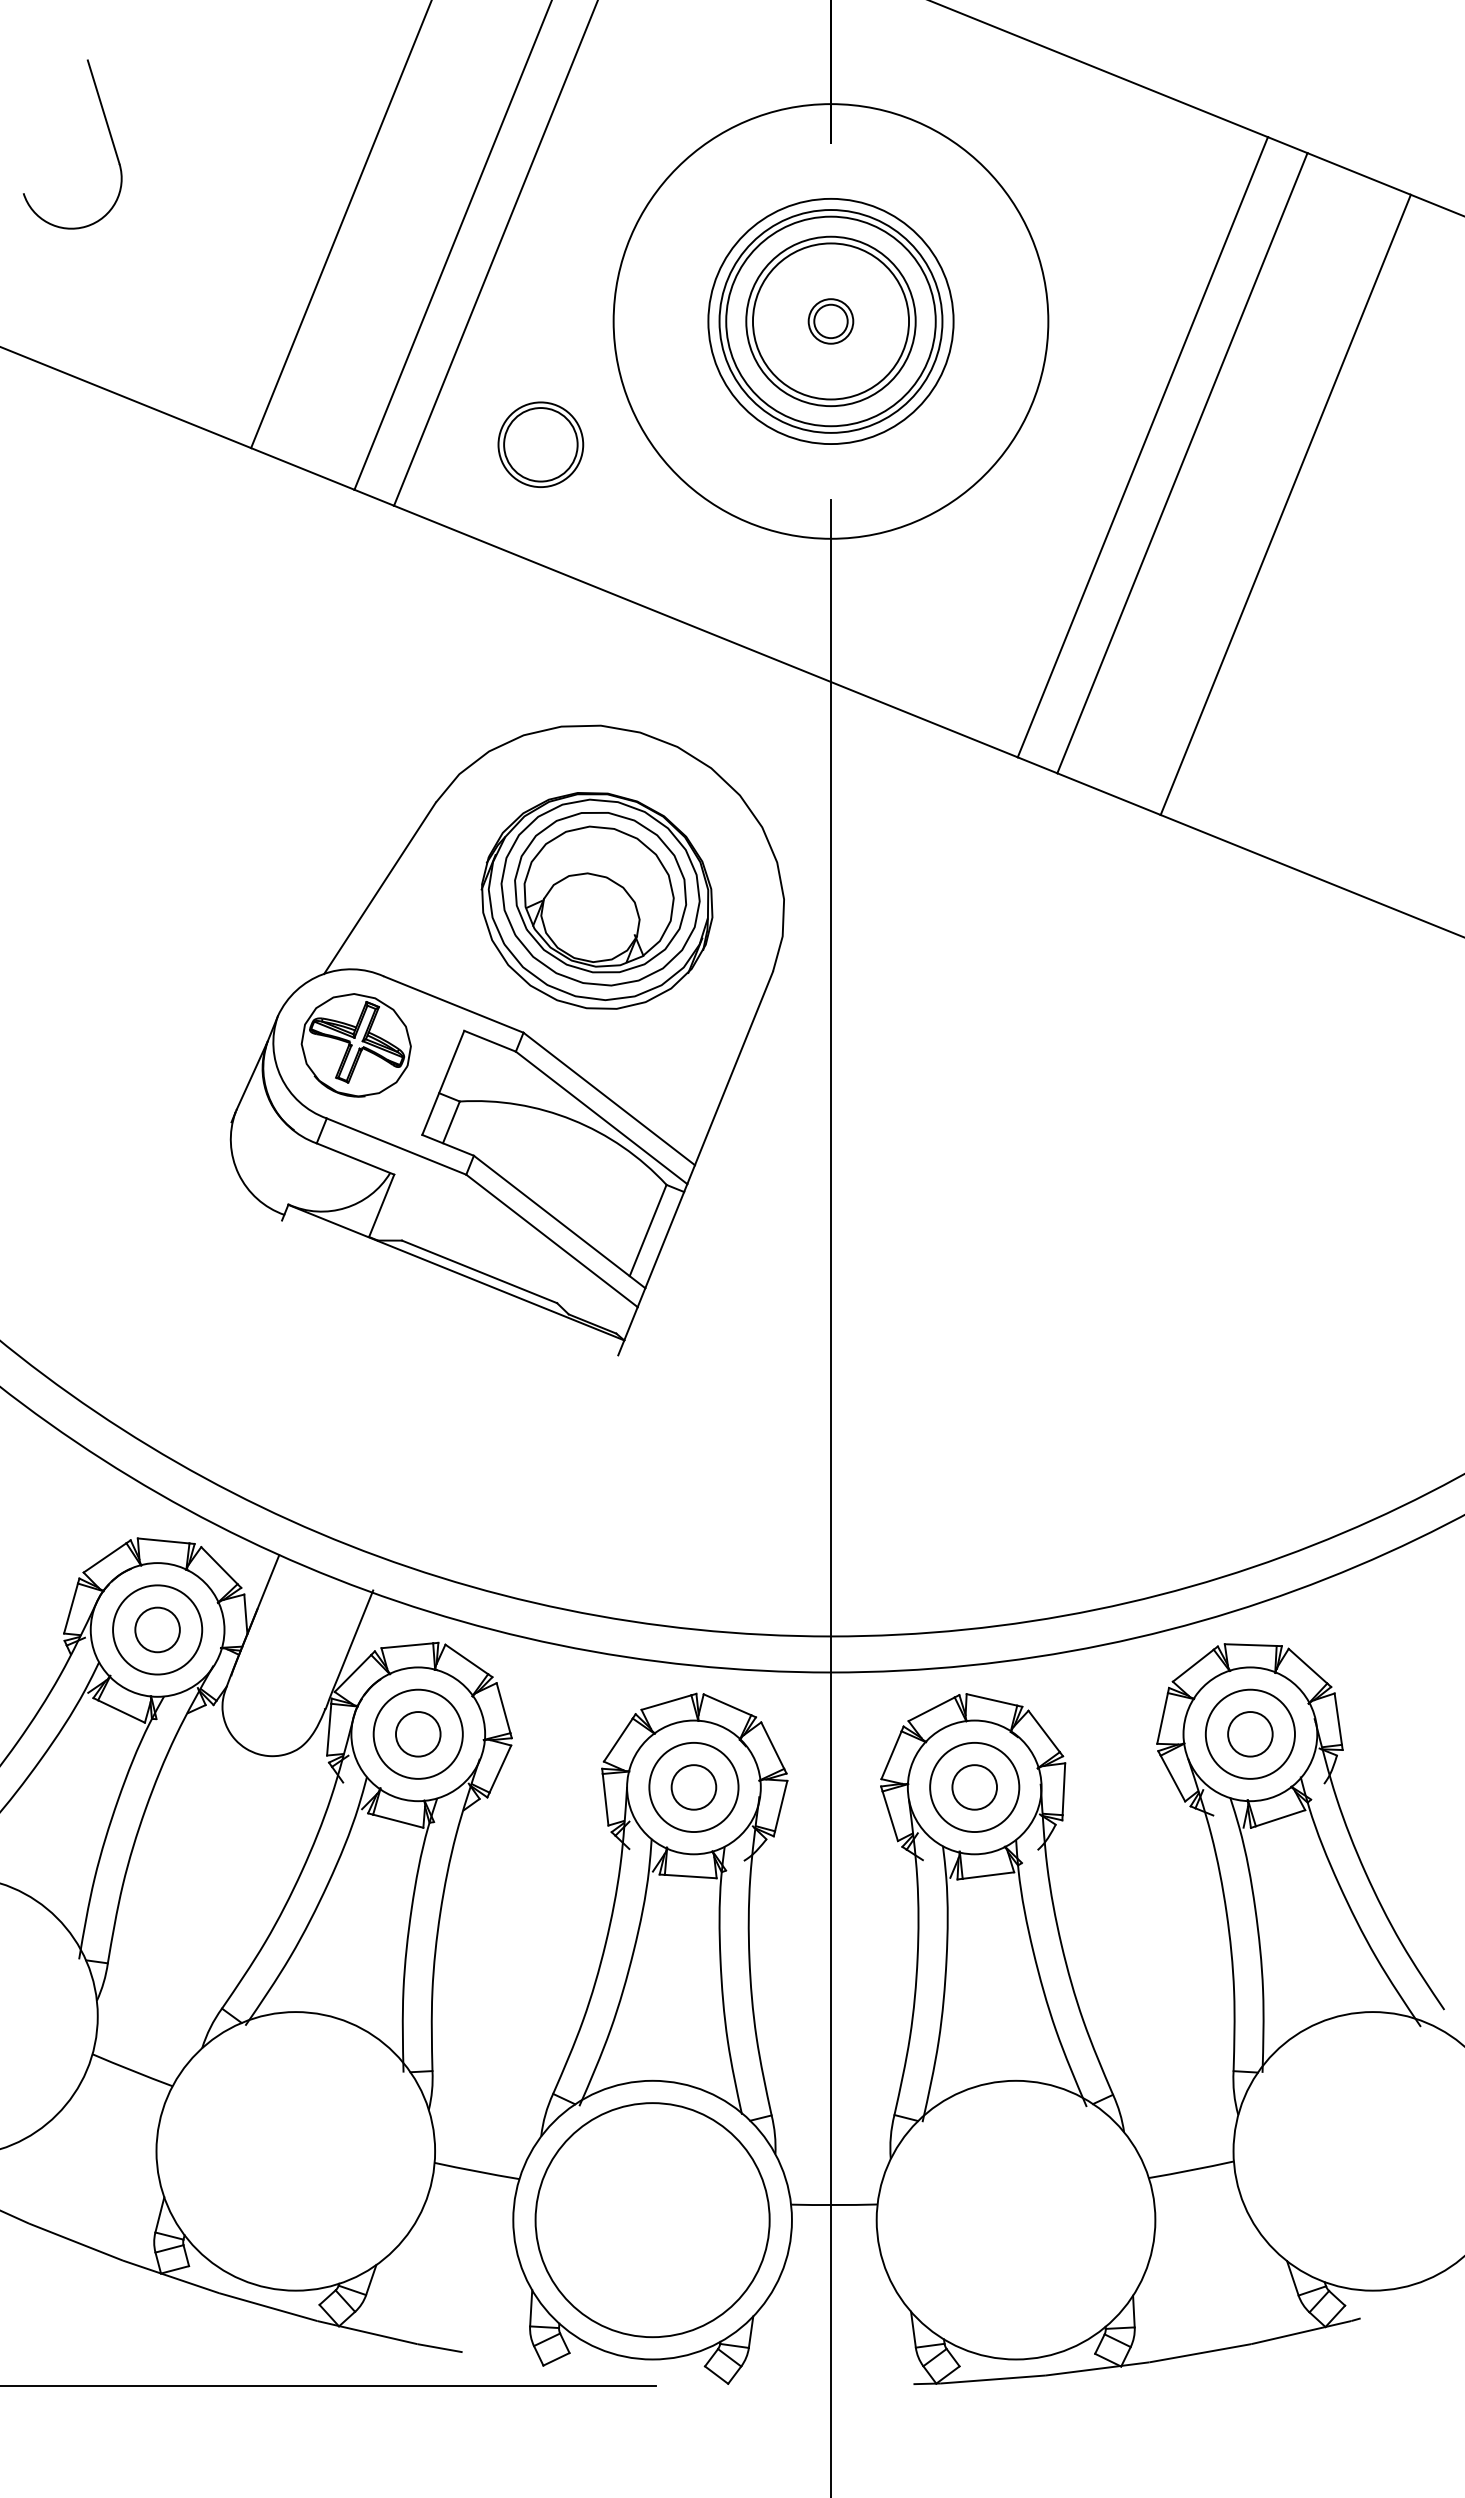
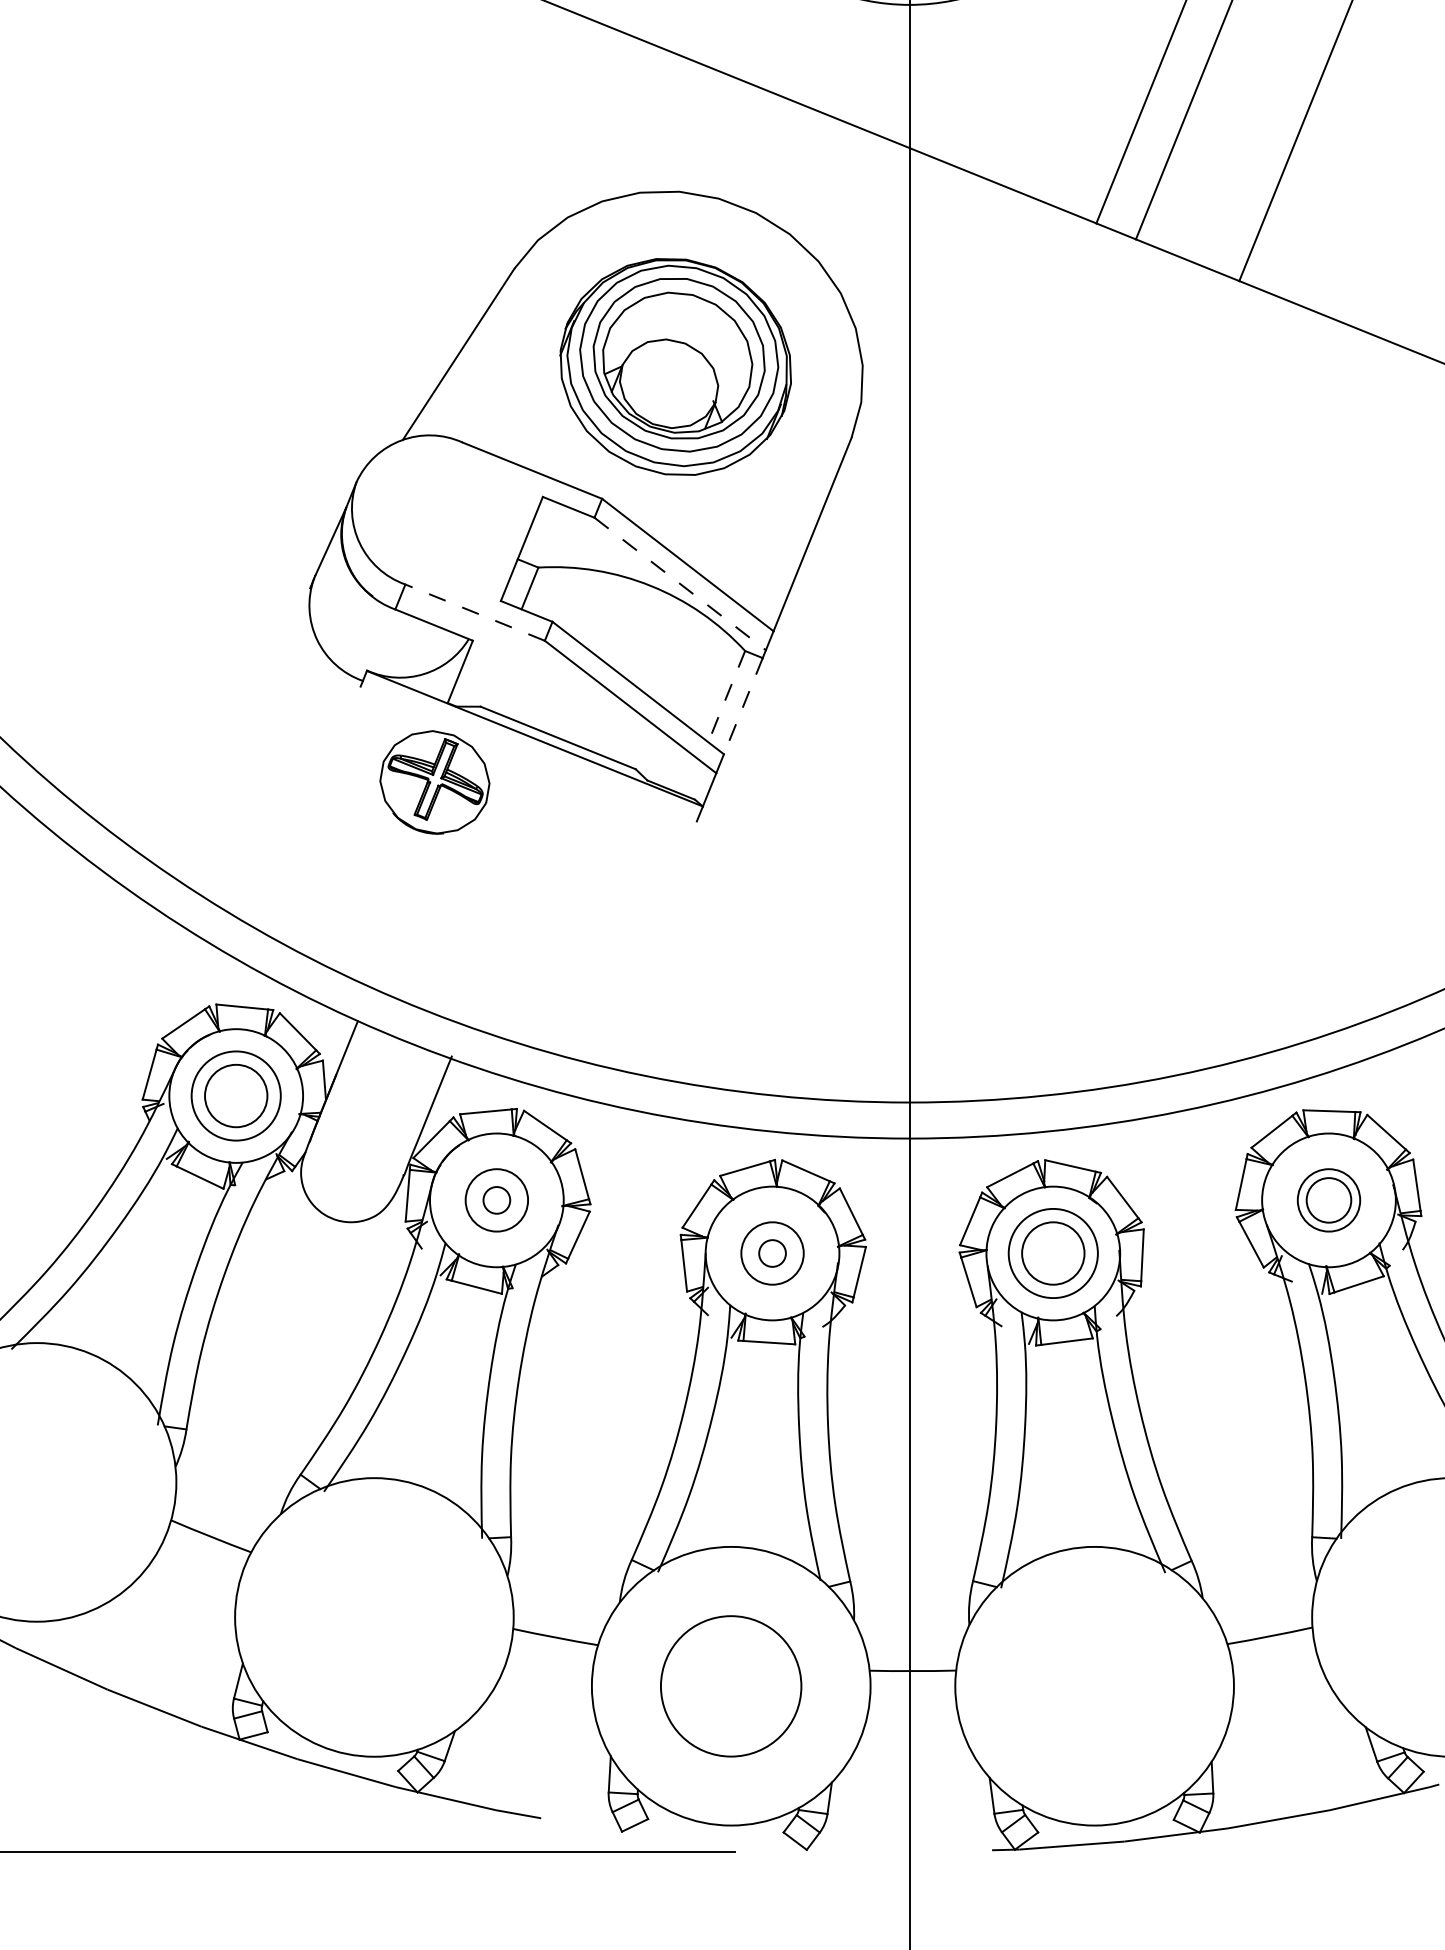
part: (355, 1045) -> (434, 782), moved
line: (602, 1118) -> (681, 584), solid -> dashed
line: (396, 1146) -> (475, 612), solid -> dashed
line: (647, 1231) -> (726, 697), solid -> dashed
line: (664, 1240) -> (743, 706), solid -> dashed
circle: (157, 1629) -> (236, 1095), size x1.4
circle: (417, 1733) -> (496, 1199), size x0.7
circle: (1249, 1733) -> (1328, 1199), size x0.7
circle: (417, 1734) -> (496, 1200), size x0.6
circle: (693, 1787) -> (772, 1253), size x0.6
circle: (693, 1787) -> (772, 1253), size x0.7
circle: (974, 1787) -> (1053, 1253), size x1.4
circle: (652, 2220) -> (731, 1686), size x0.6

